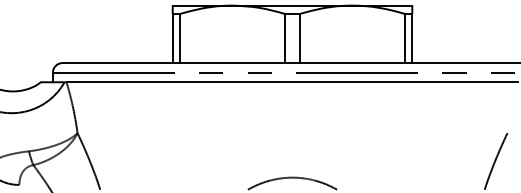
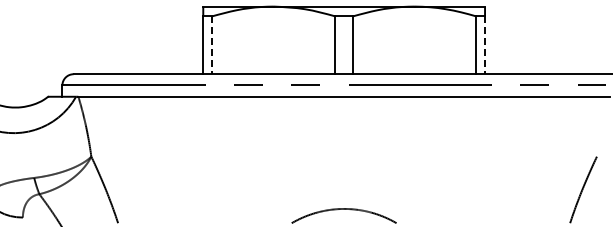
line: (180, 38) -> (212, 45), solid -> dashed
line: (412, 38) -> (485, 45), solid -> dashed

